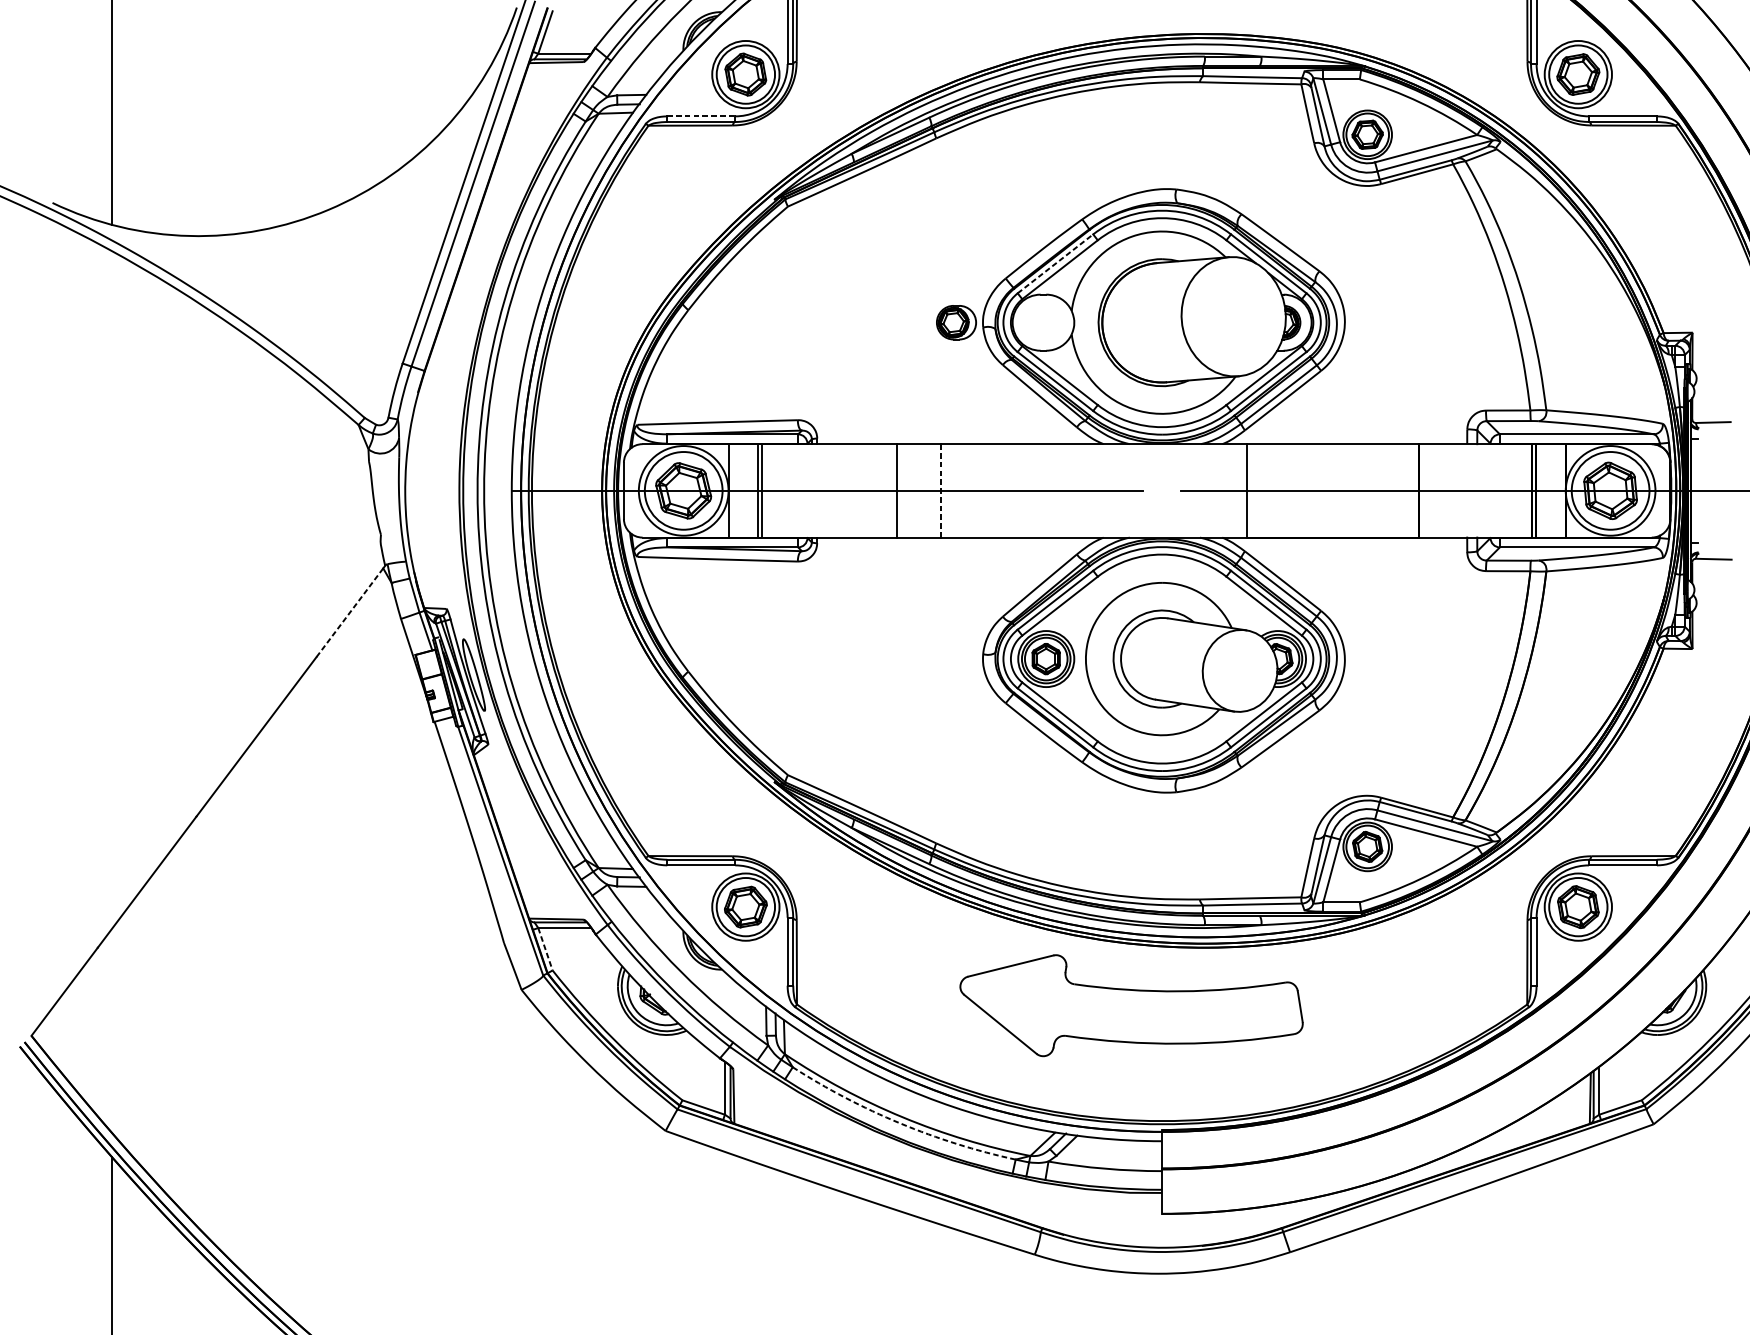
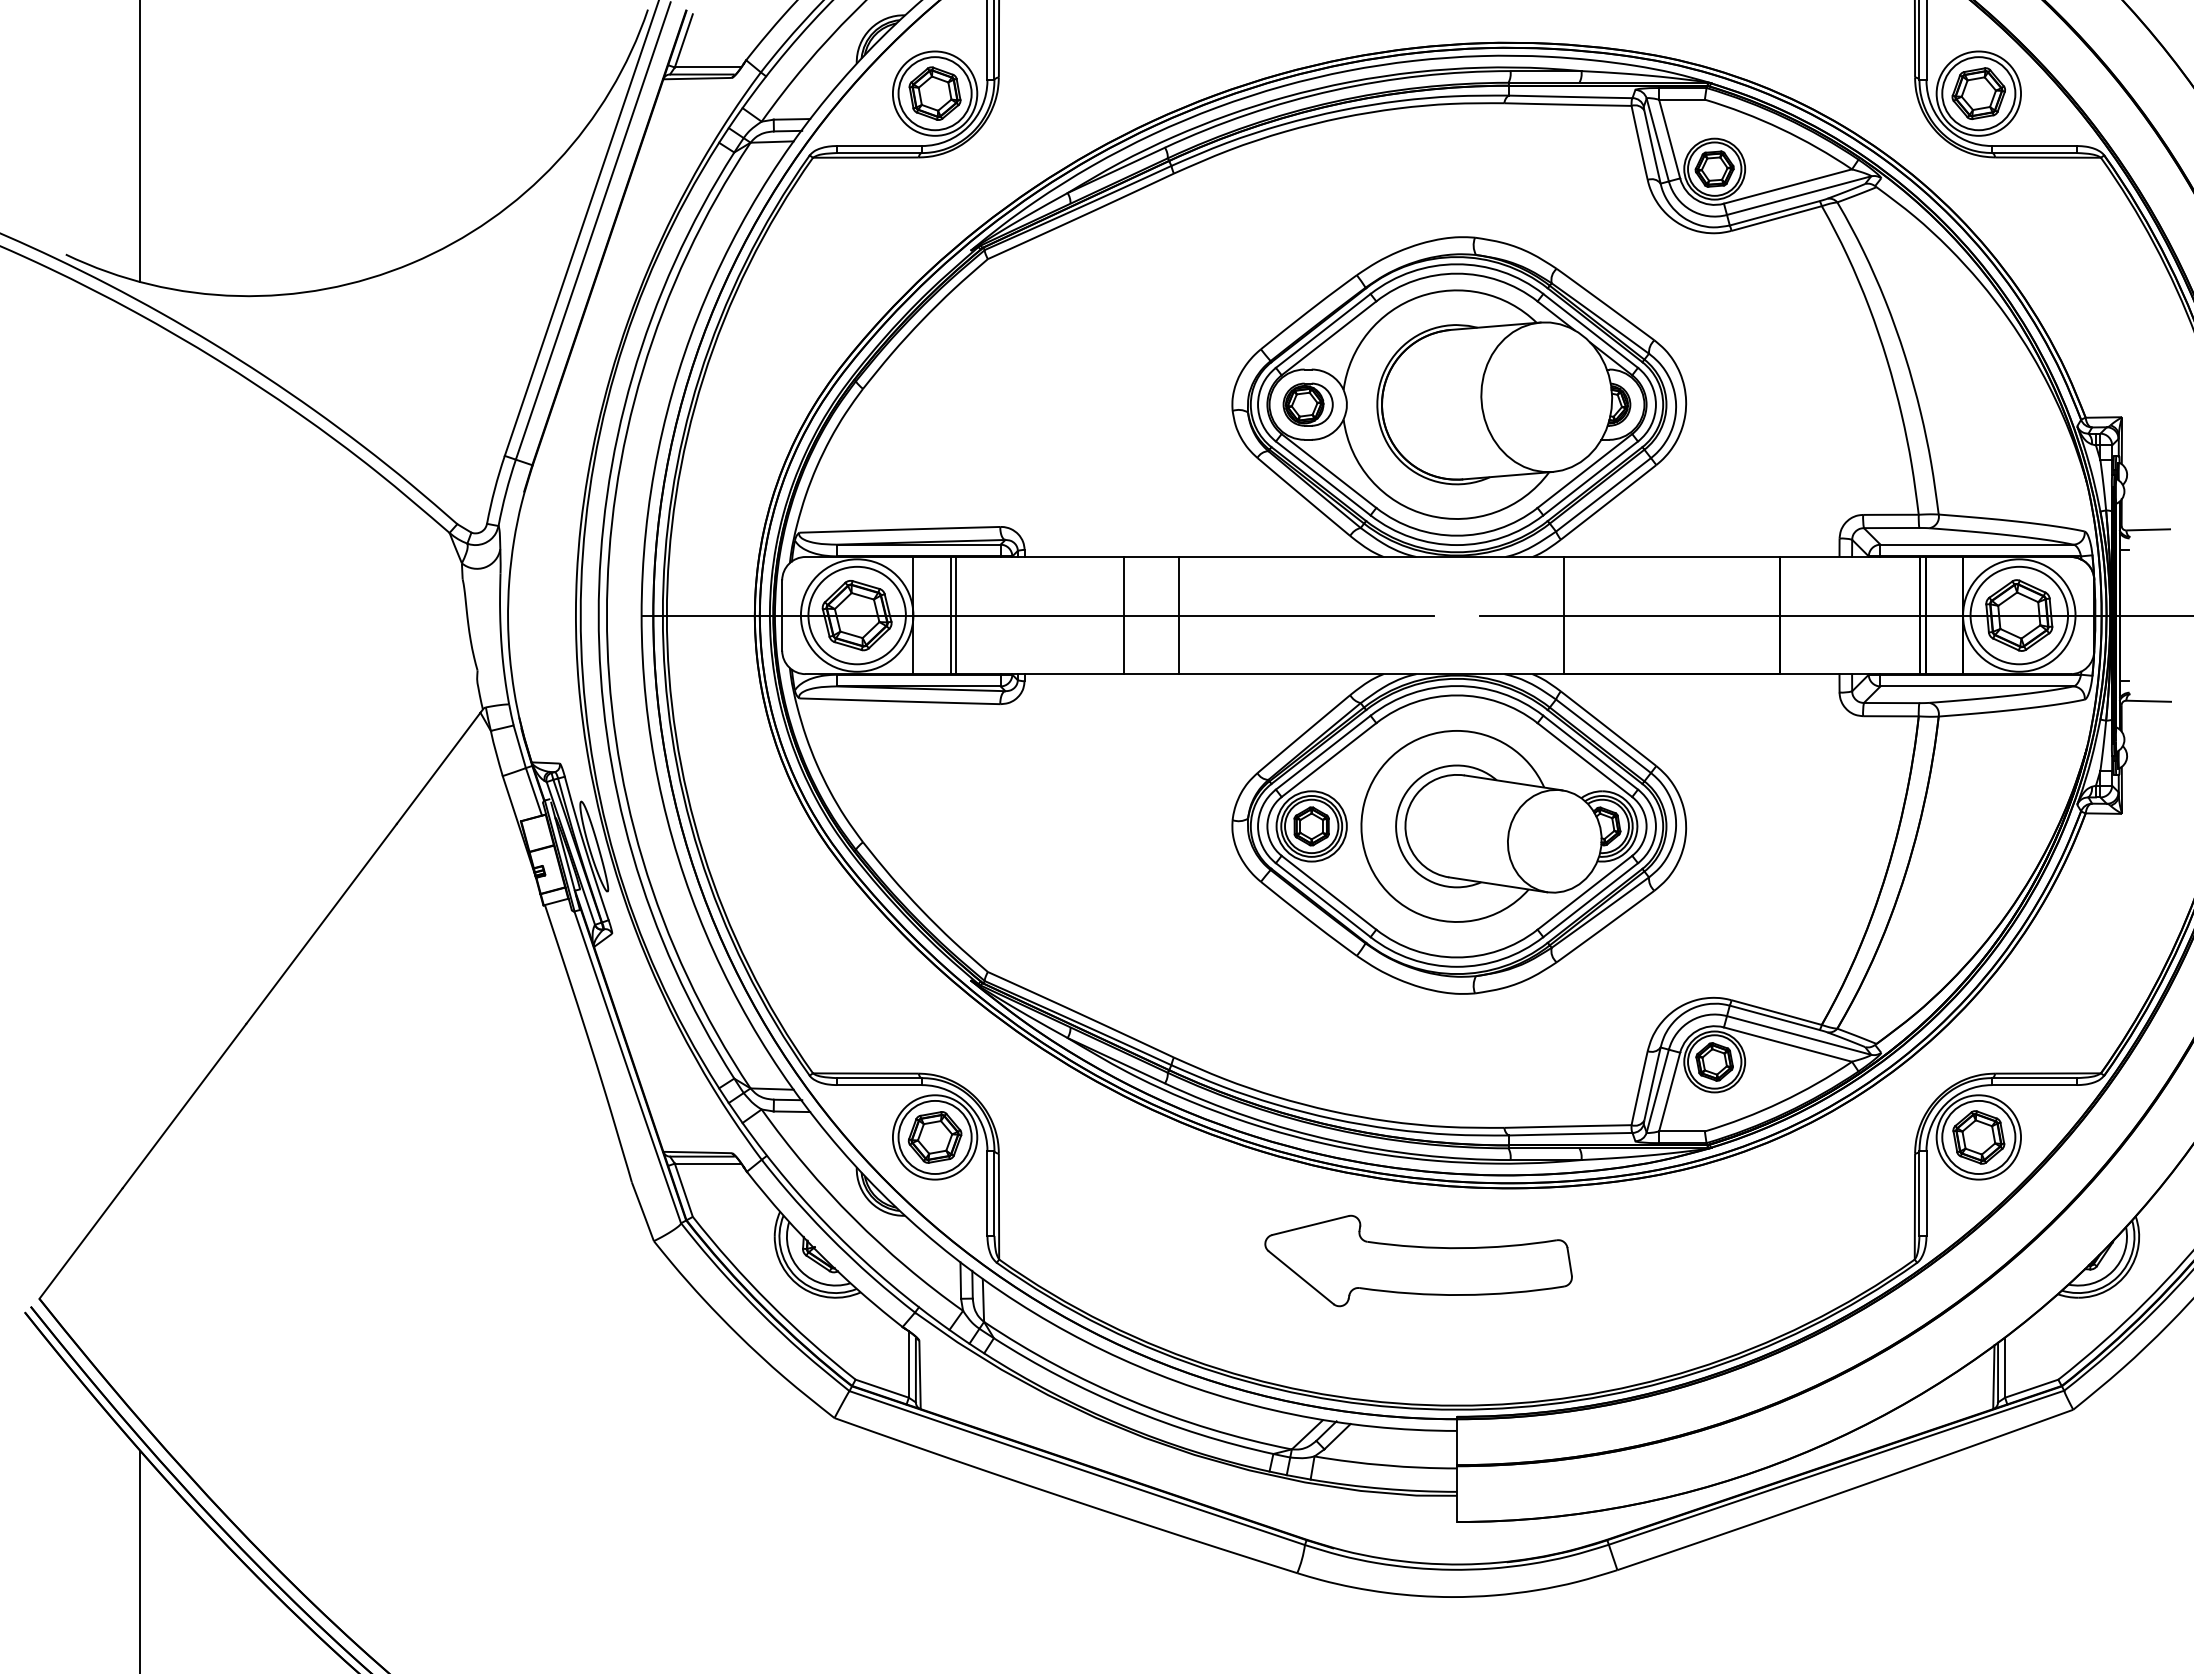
line: (701, 116) -> (879, 146), dashed -> solid
line: (1055, 263) -> (1323, 330), dashed -> solid
part: (955, 322) -> (1307, 404), moved
line: (940, 490) -> (1179, 615), dashed -> solid
line: (349, 612) -> (438, 768), dashed -> solid
line: (545, 949) -> (684, 1190), dashed -> solid
part: (1131, 1005) -> (1418, 1260), size x0.71
arc: (900, 1123) -> (1128, 1408), dashed -> solid

